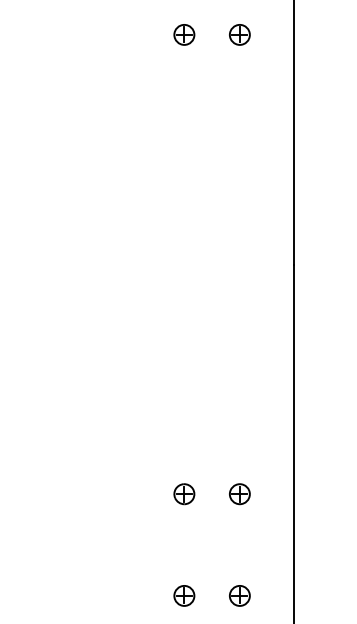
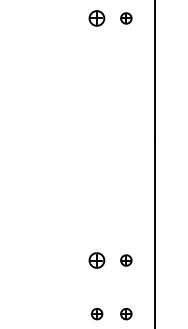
part: (185, 34) -> (97, 18), size x1.4
part: (185, 494) -> (97, 260), size x1.4

